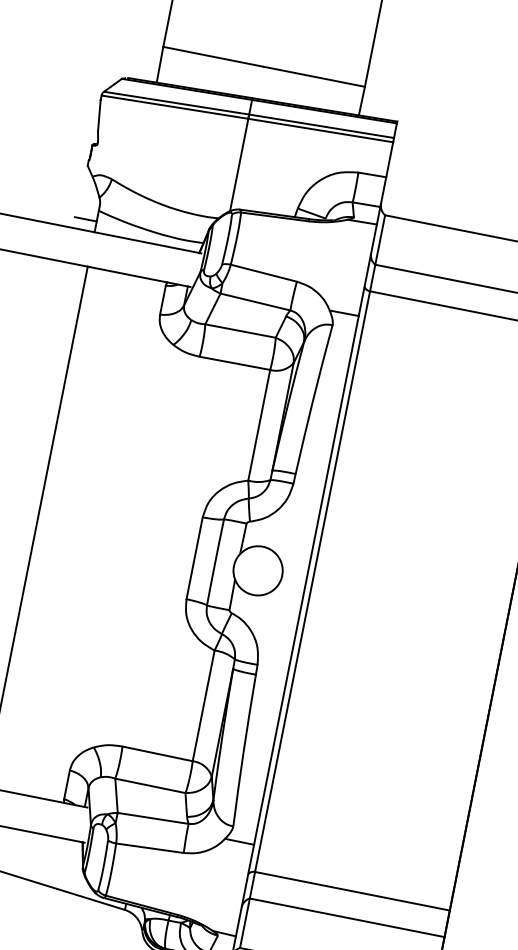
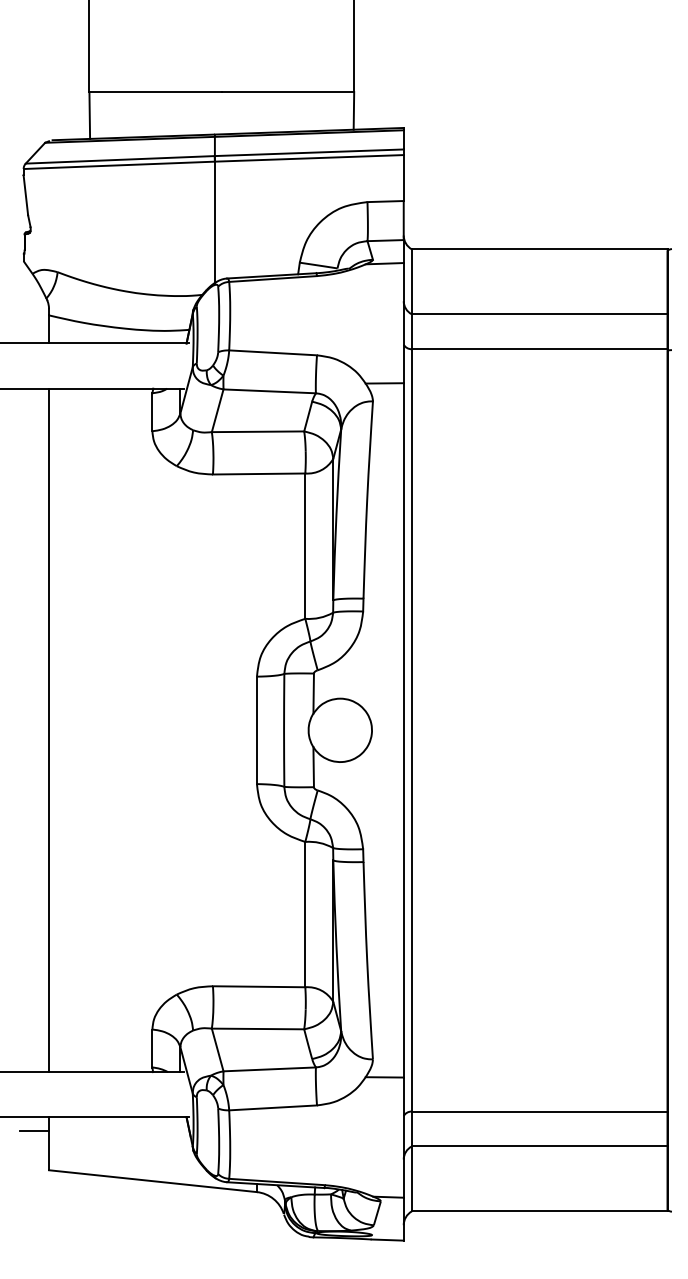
line: (85, 219) -> (34, 329), removed

